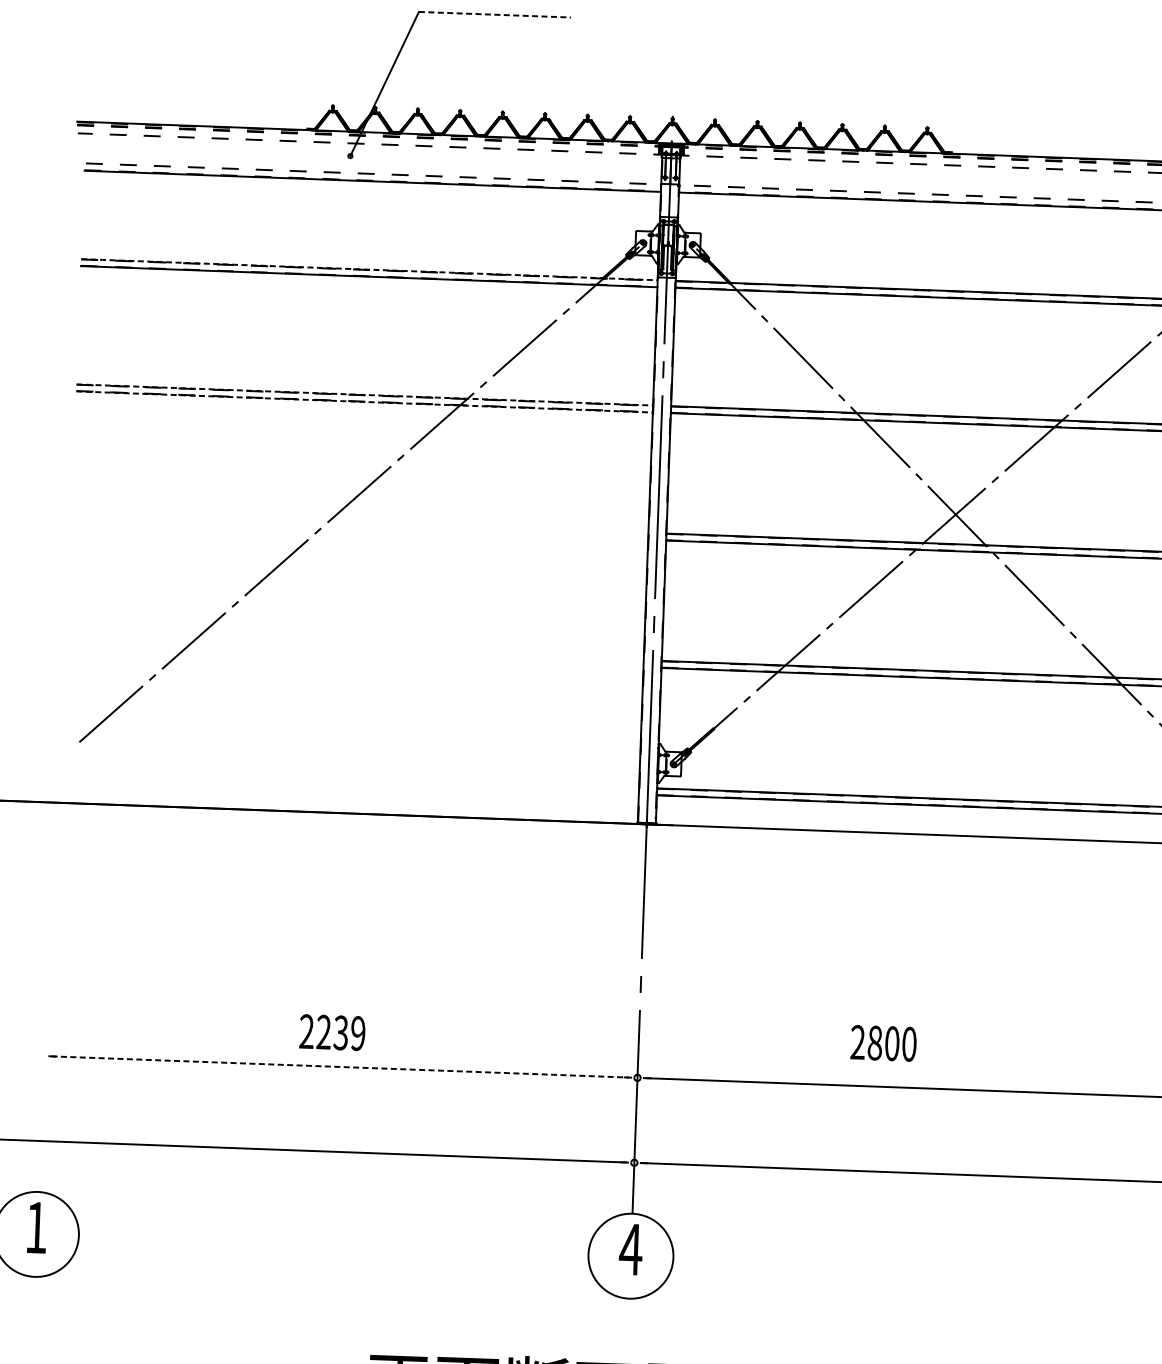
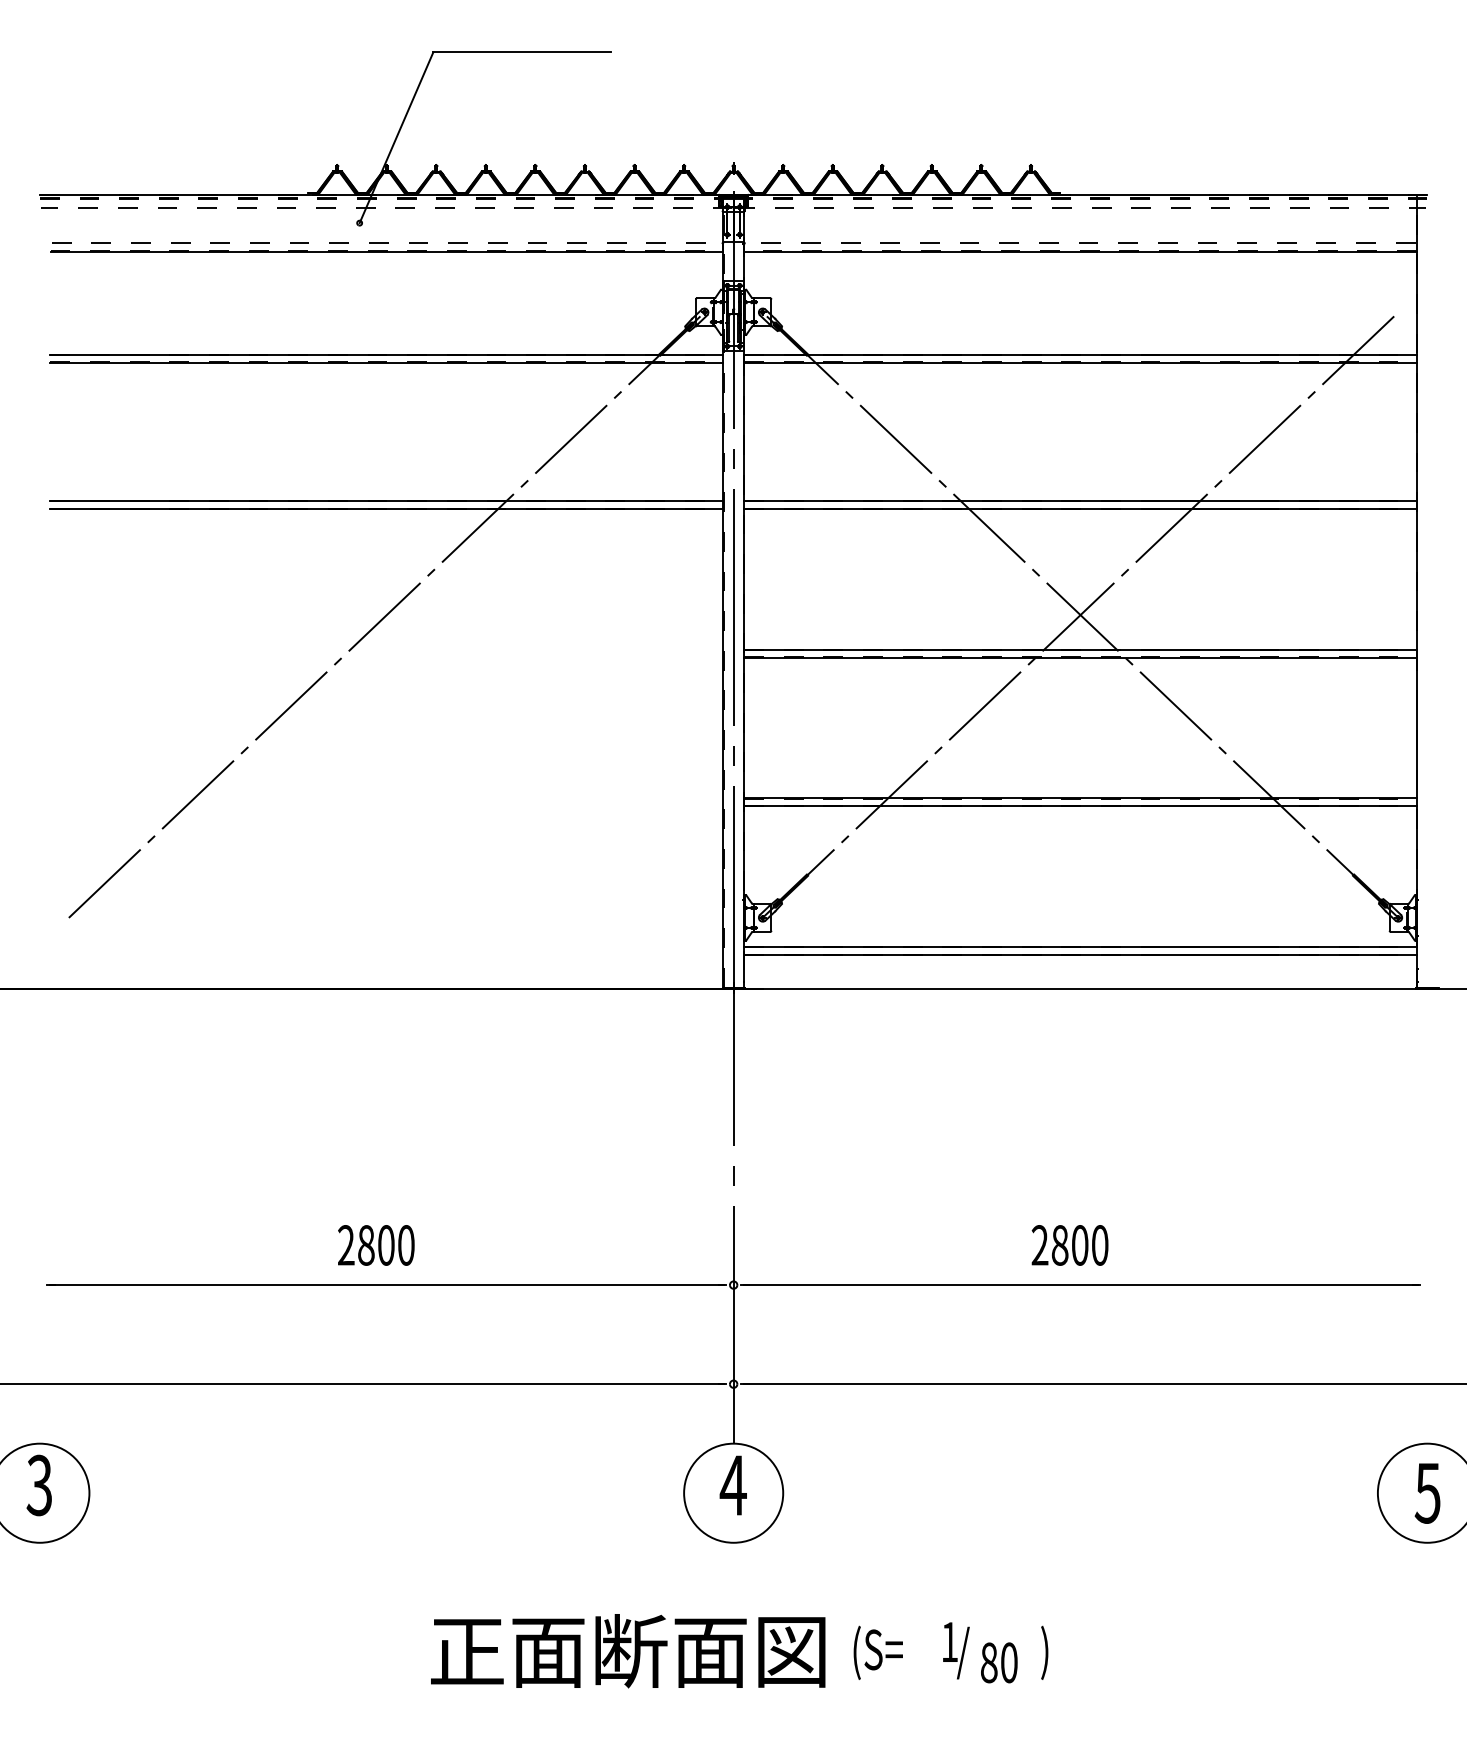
line: (495, 14) -> (522, 52), dashed -> solid
line: (370, 269) -> (387, 354), dashed -> solid
line: (365, 394) -> (387, 500), dashed -> solid
line: (365, 402) -> (387, 509), dashed -> solid
text: (341, 1033) -> (386, 1245), 2239 -> 2800
text: (883, 1043) -> (1069, 1245), moved
line: (339, 1067) -> (386, 1285), dashed -> solid
text: (35, 1227) -> (38, 1485), 1 -> 3

